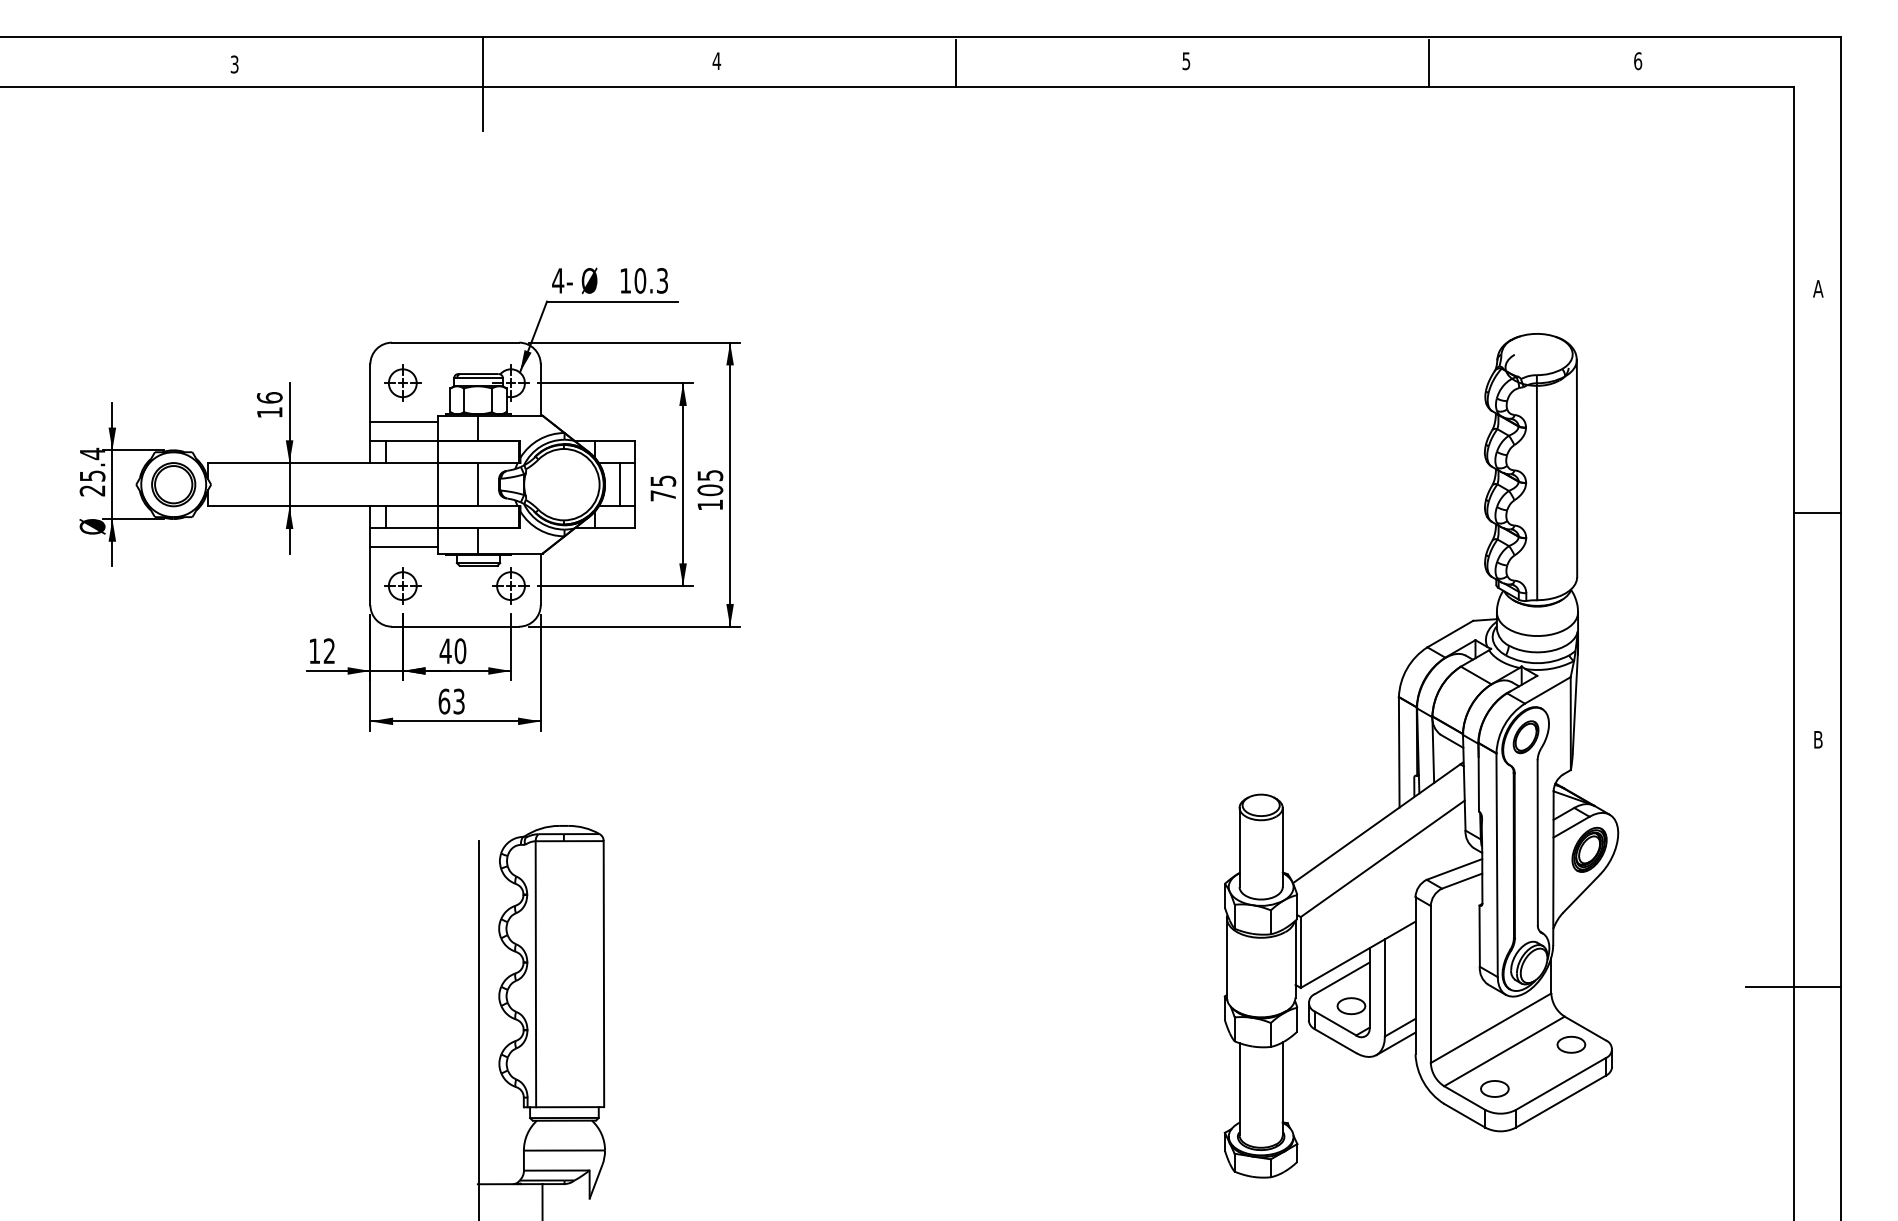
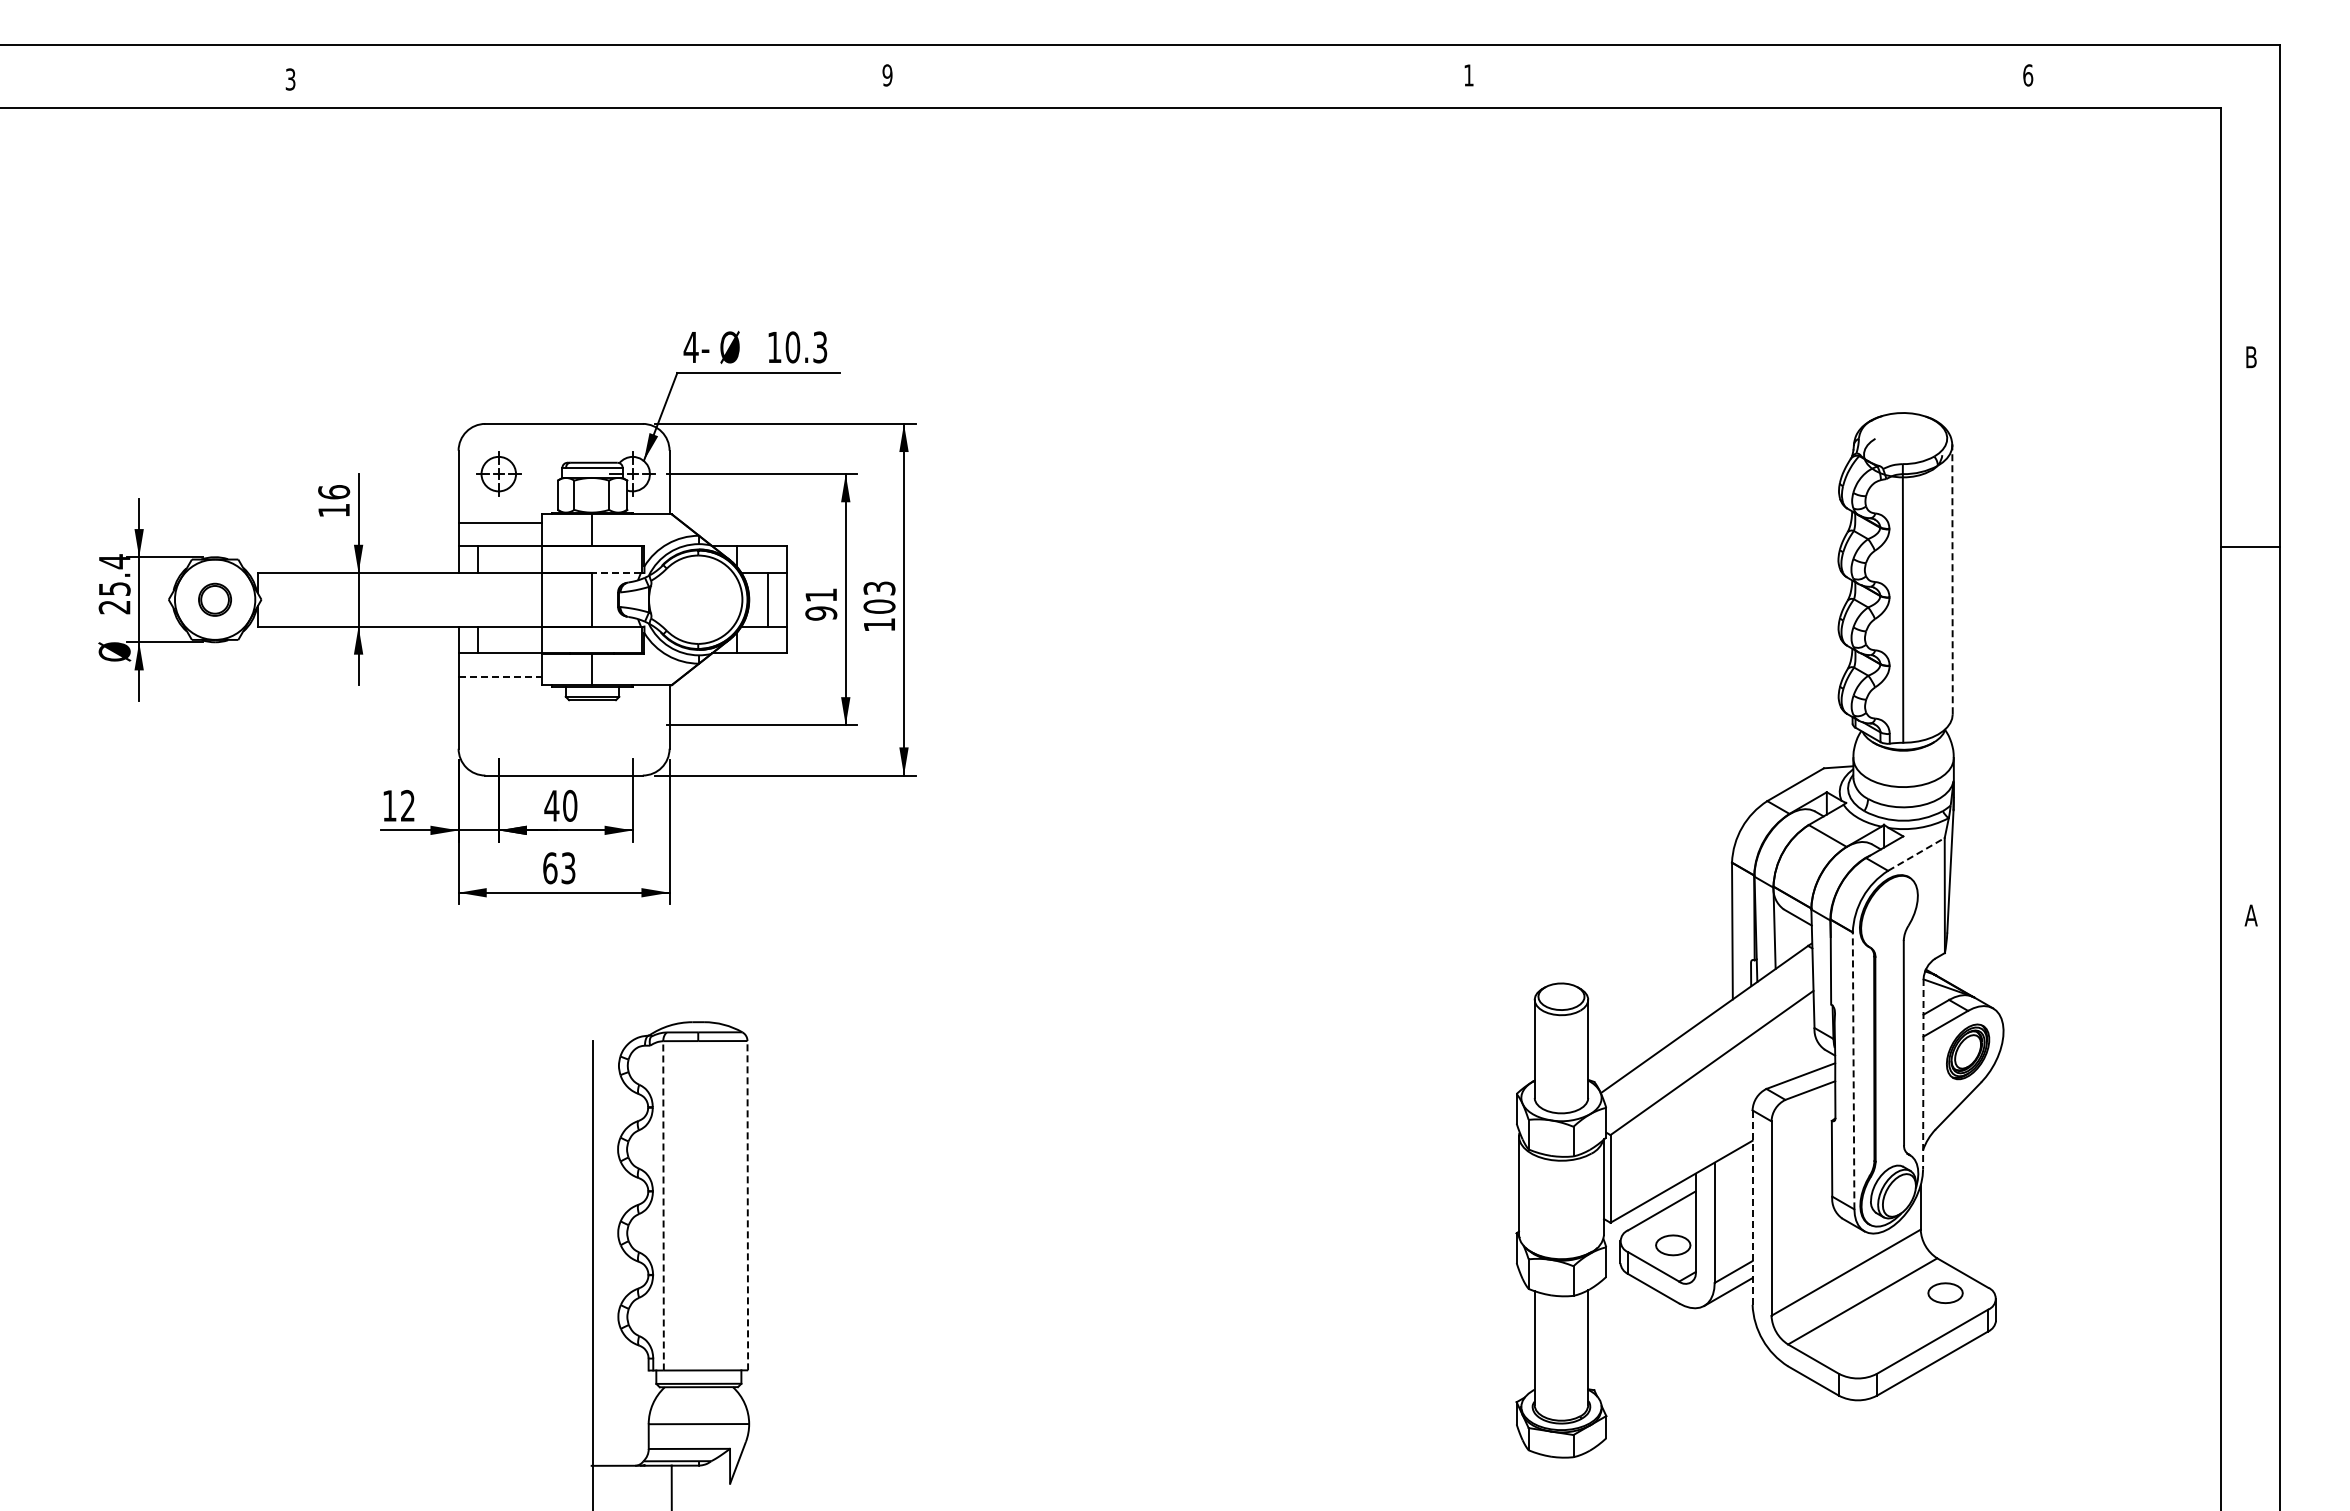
text: (716, 61) -> (887, 75), 4 -> 9
text: (1186, 61) -> (1468, 75), 5 -> 1
line: (955, 62) -> (1183, 77), removed
line: (1429, 62) -> (1769, 77), removed
line: (482, 83) -> (597, 103), removed
text: (1817, 289) -> (2250, 357), A -> B
line: (497, 462) -> (616, 572), solid -> dashed
line: (1576, 468) -> (1952, 579), solid -> dashed
text: (709, 474) -> (878, 587), 105 -> 103
part: (173, 484) -> (214, 599), size x0.6
text: (663, 488) -> (821, 604), 75 -> 91
line: (1816, 513) -> (2249, 547), moved
line: (404, 546) -> (500, 676), solid -> dashed
part: (402, 586) -> (498, 725), removed
part: (510, 586) -> (632, 725), removed
line: (1547, 690) -> (1916, 854), solid -> dashed
part: (1526, 737) -> (1889, 912), removed
text: (1817, 739) -> (2250, 915), B -> A
line: (1497, 864) -> (1853, 1070), solid -> dashed
line: (1553, 868) -> (1923, 1074), solid -> dashed
line: (535, 973) -> (663, 1205), solid -> dashed
line: (603, 973) -> (747, 1205), solid -> dashed
line: (1415, 975) -> (1752, 1207), solid -> dashed
line: (1793, 986) -> (2220, 1221), removed
part: (1494, 1088) -> (1850, 1347), removed

